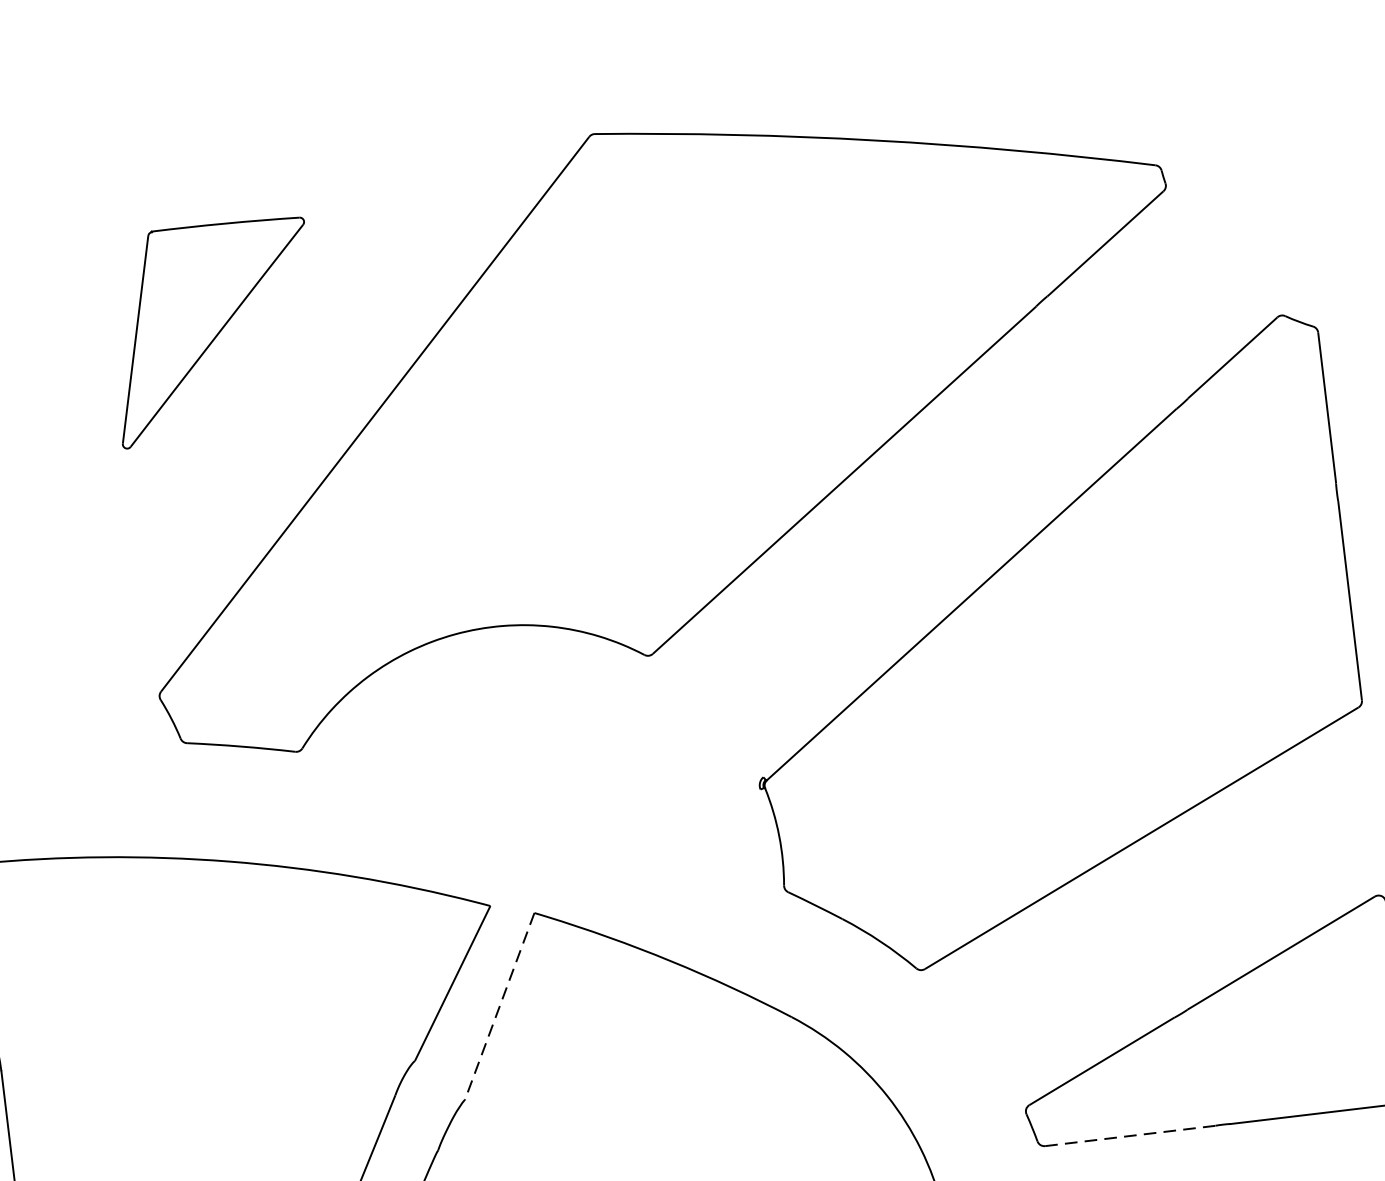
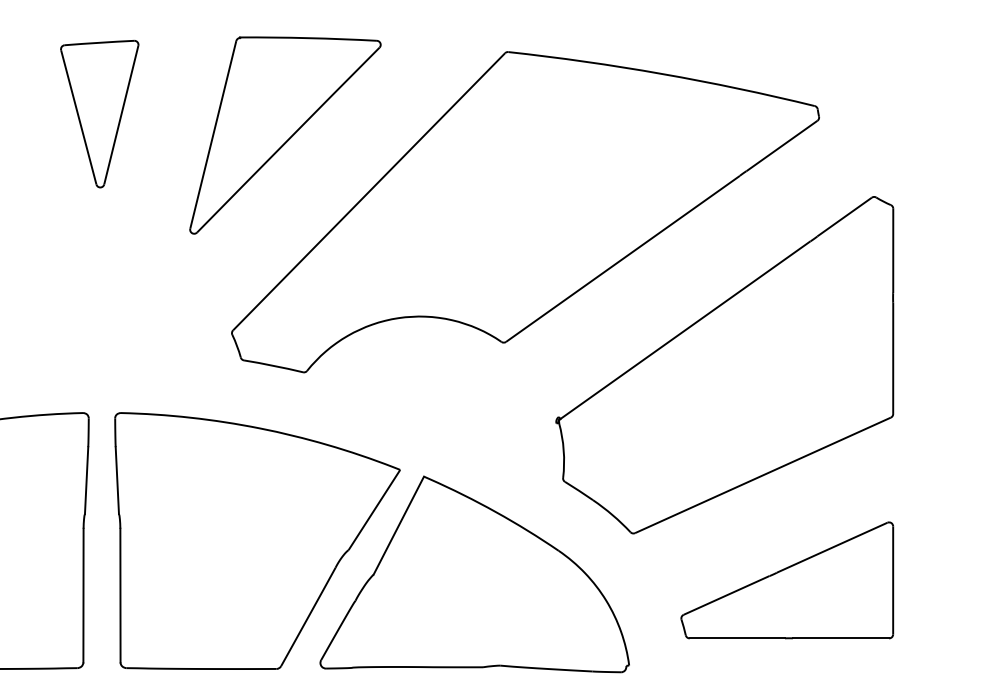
part: (213, 331) -> (285, 135), size x1.67
line: (499, 1007) -> (398, 526), dashed -> solid
line: (1130, 1136) -> (737, 638), dashed -> solid

